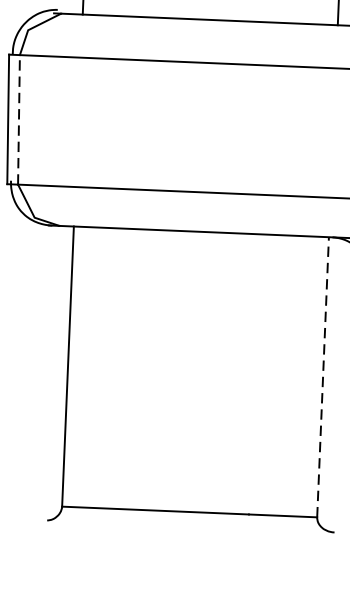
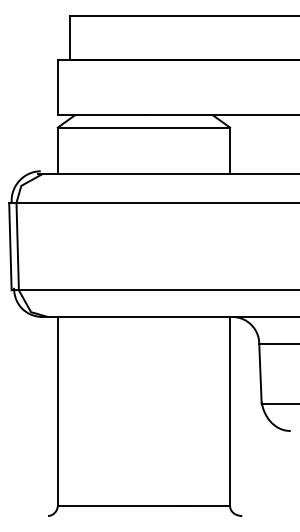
line: (18, 119) -> (17, 246), dashed -> solid
line: (323, 377) -> (230, 411), dashed -> solid

